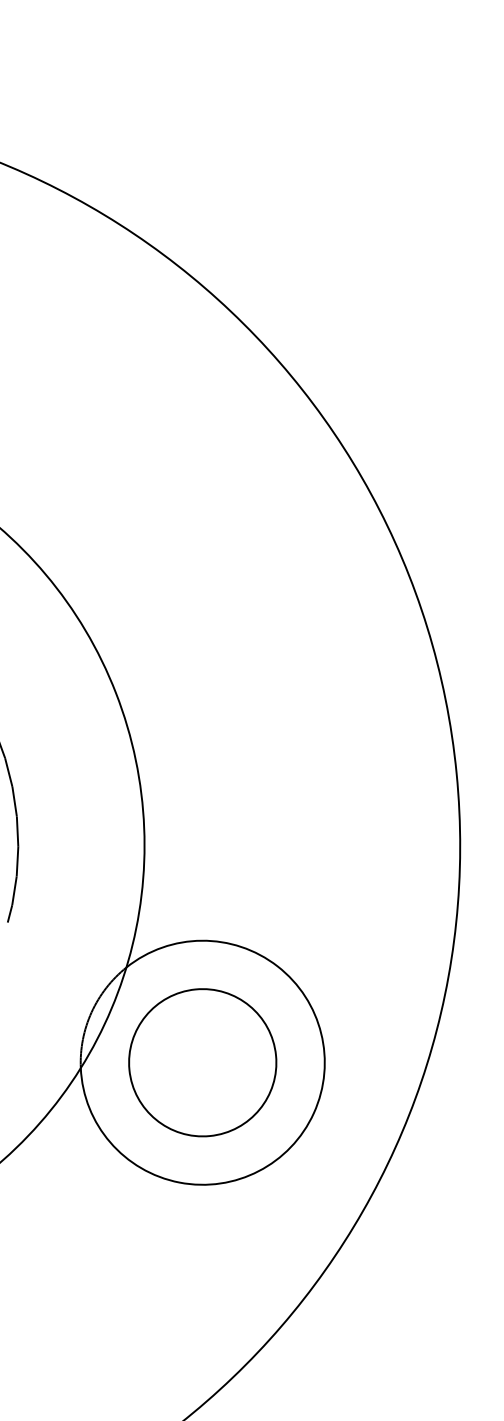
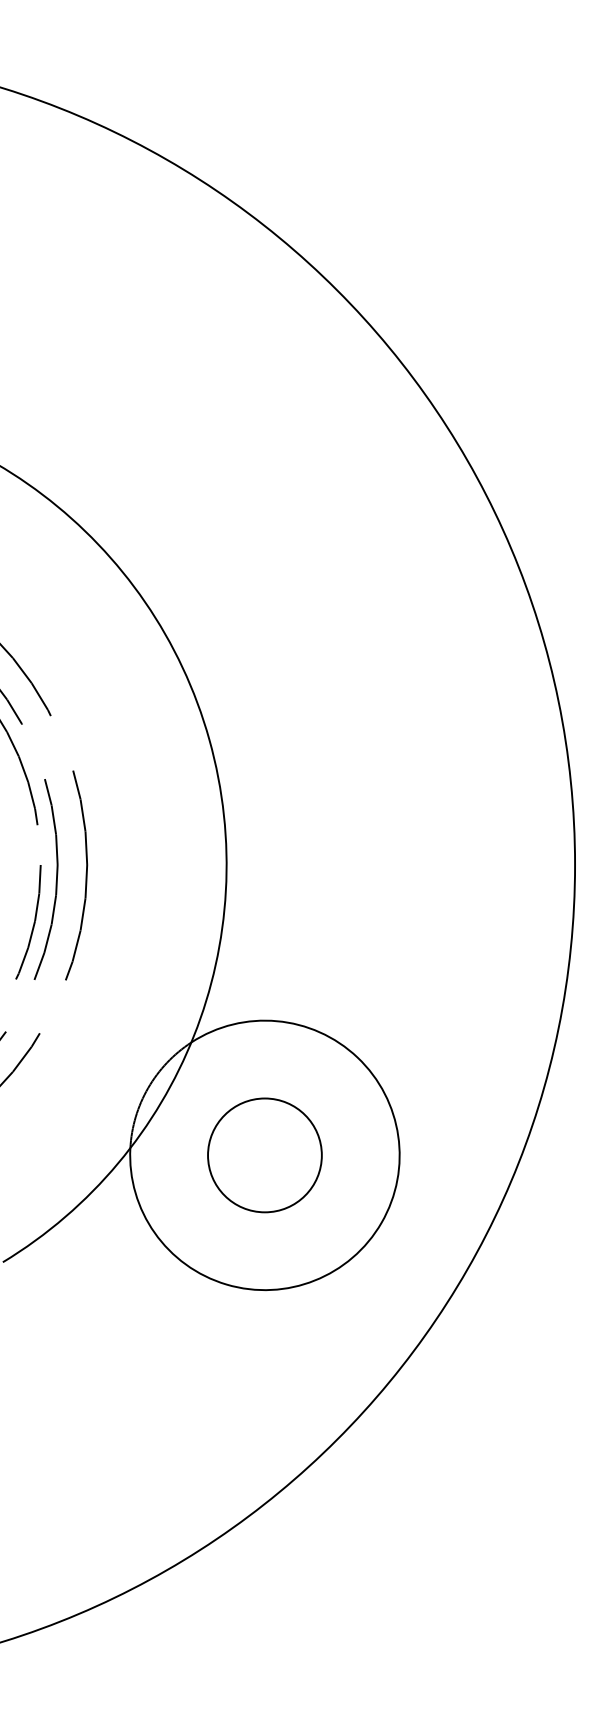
circle: (202, 1062) -> (264, 1155), size x0.7

